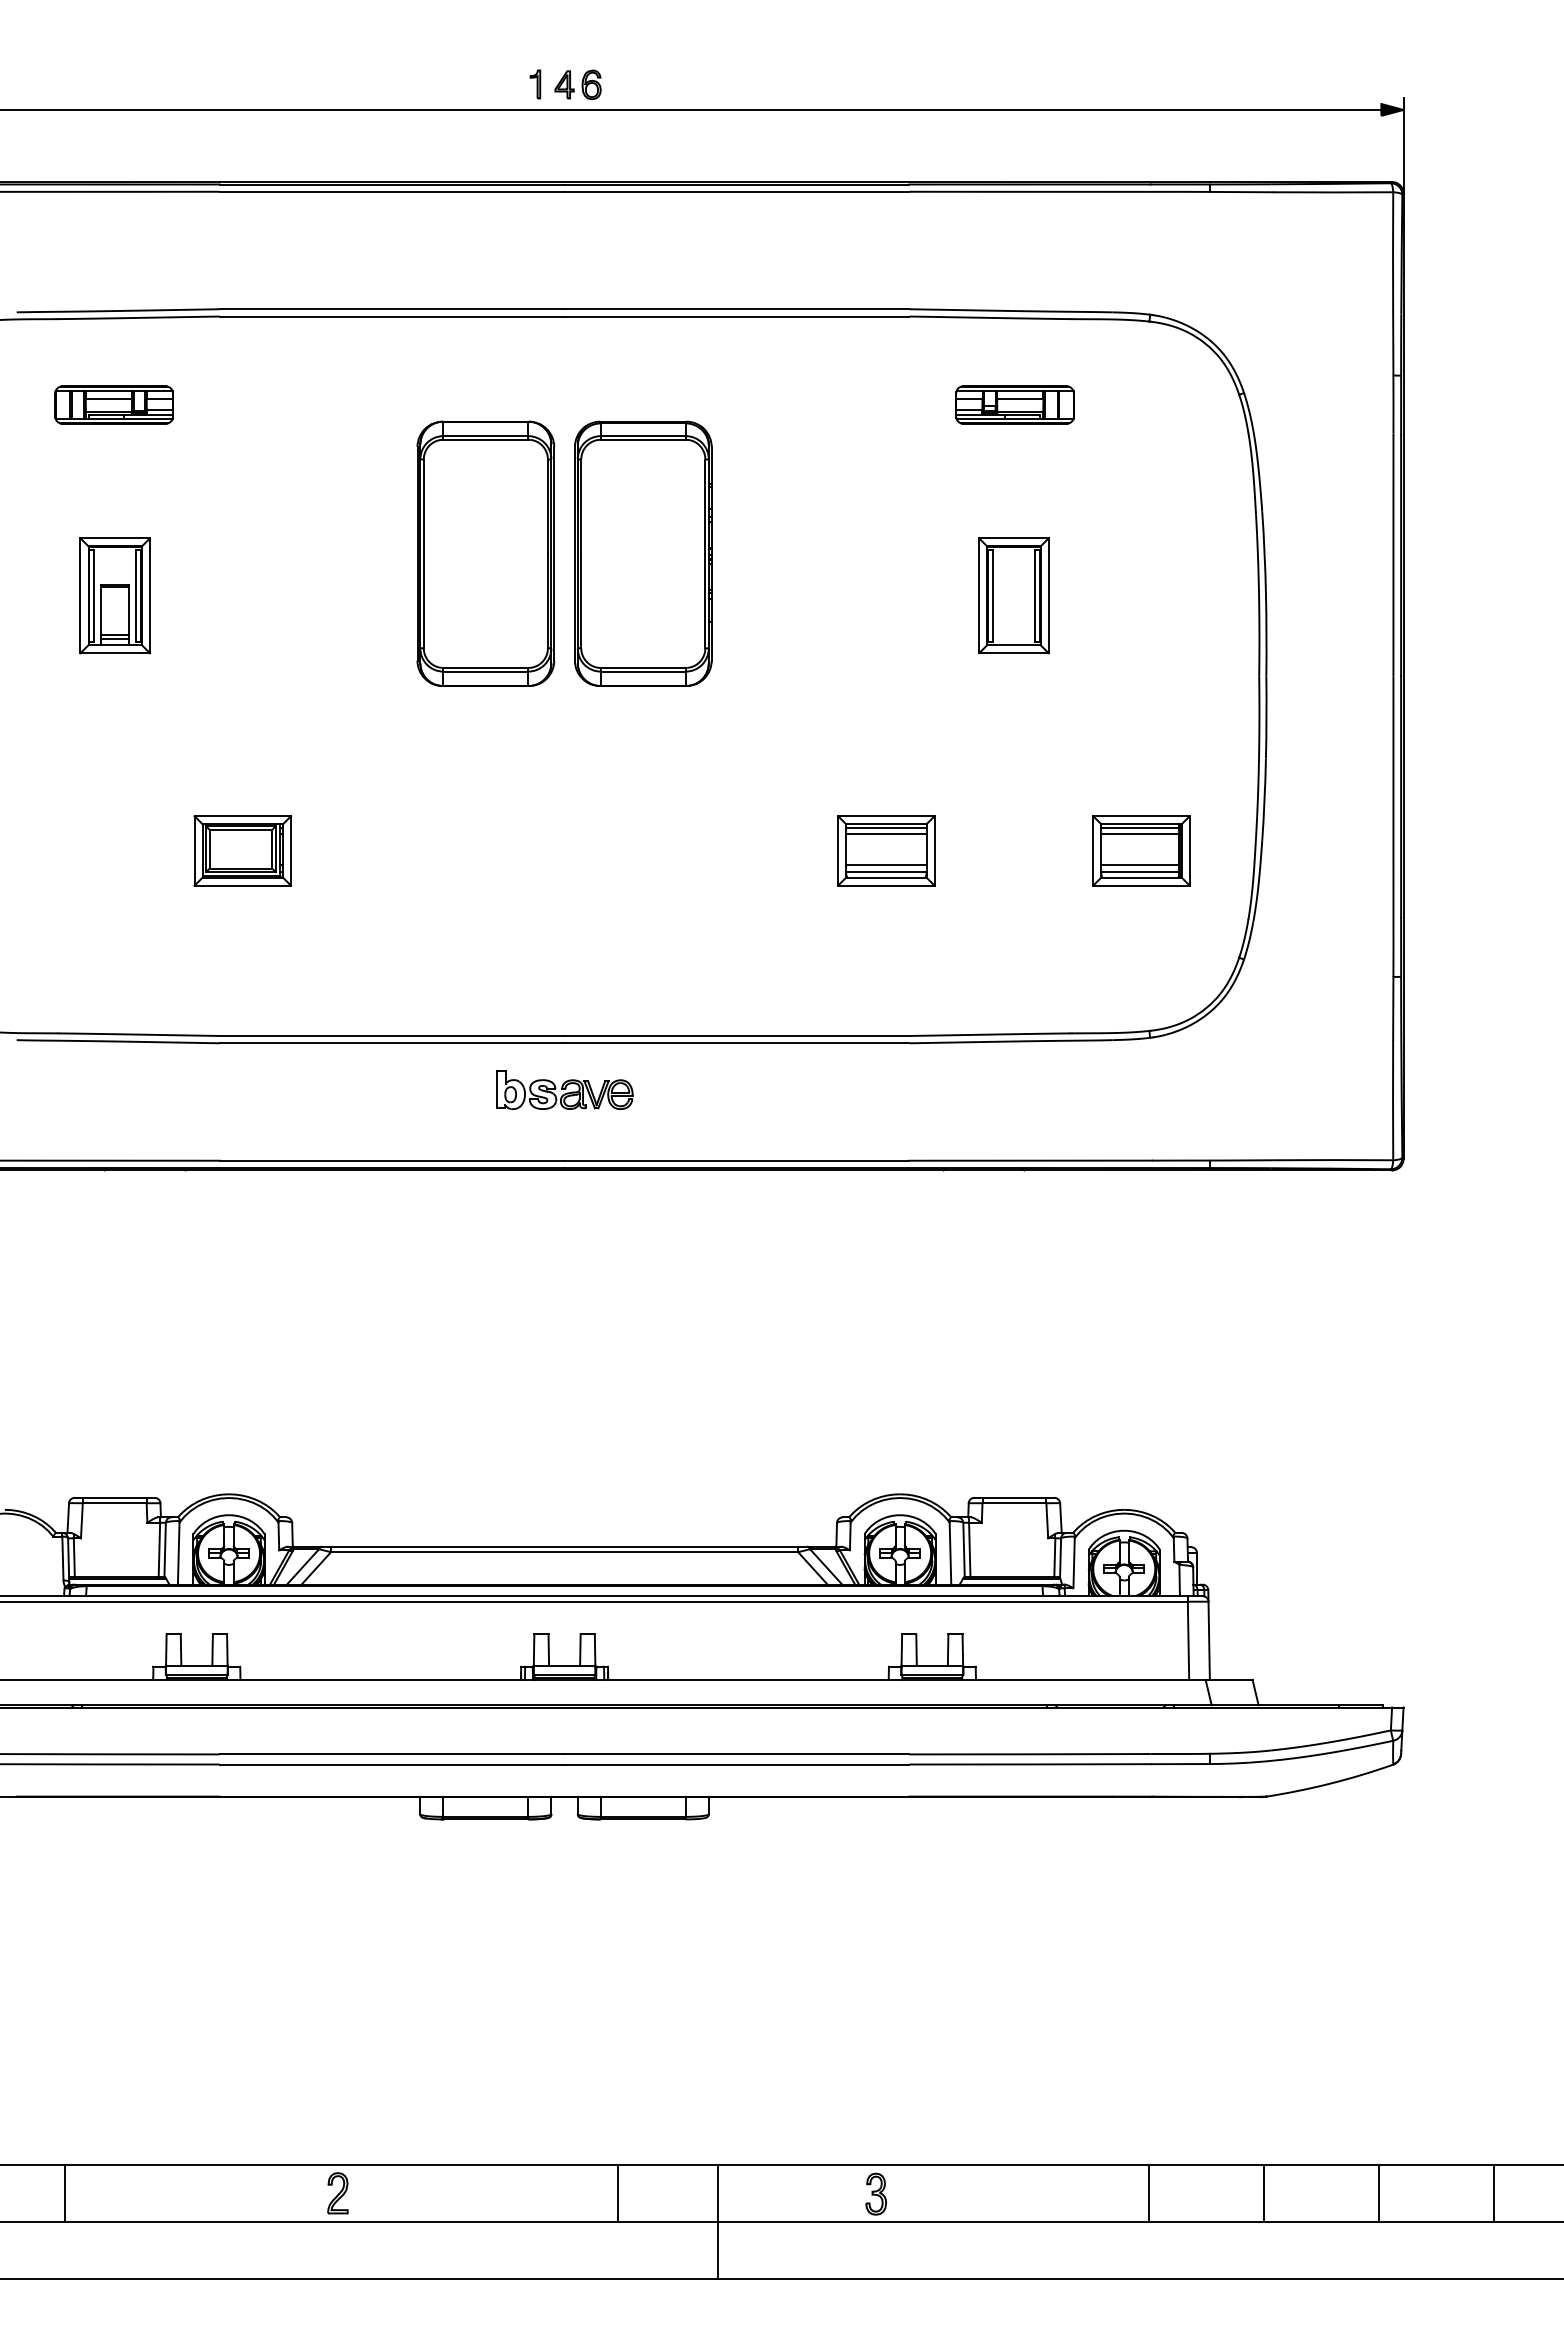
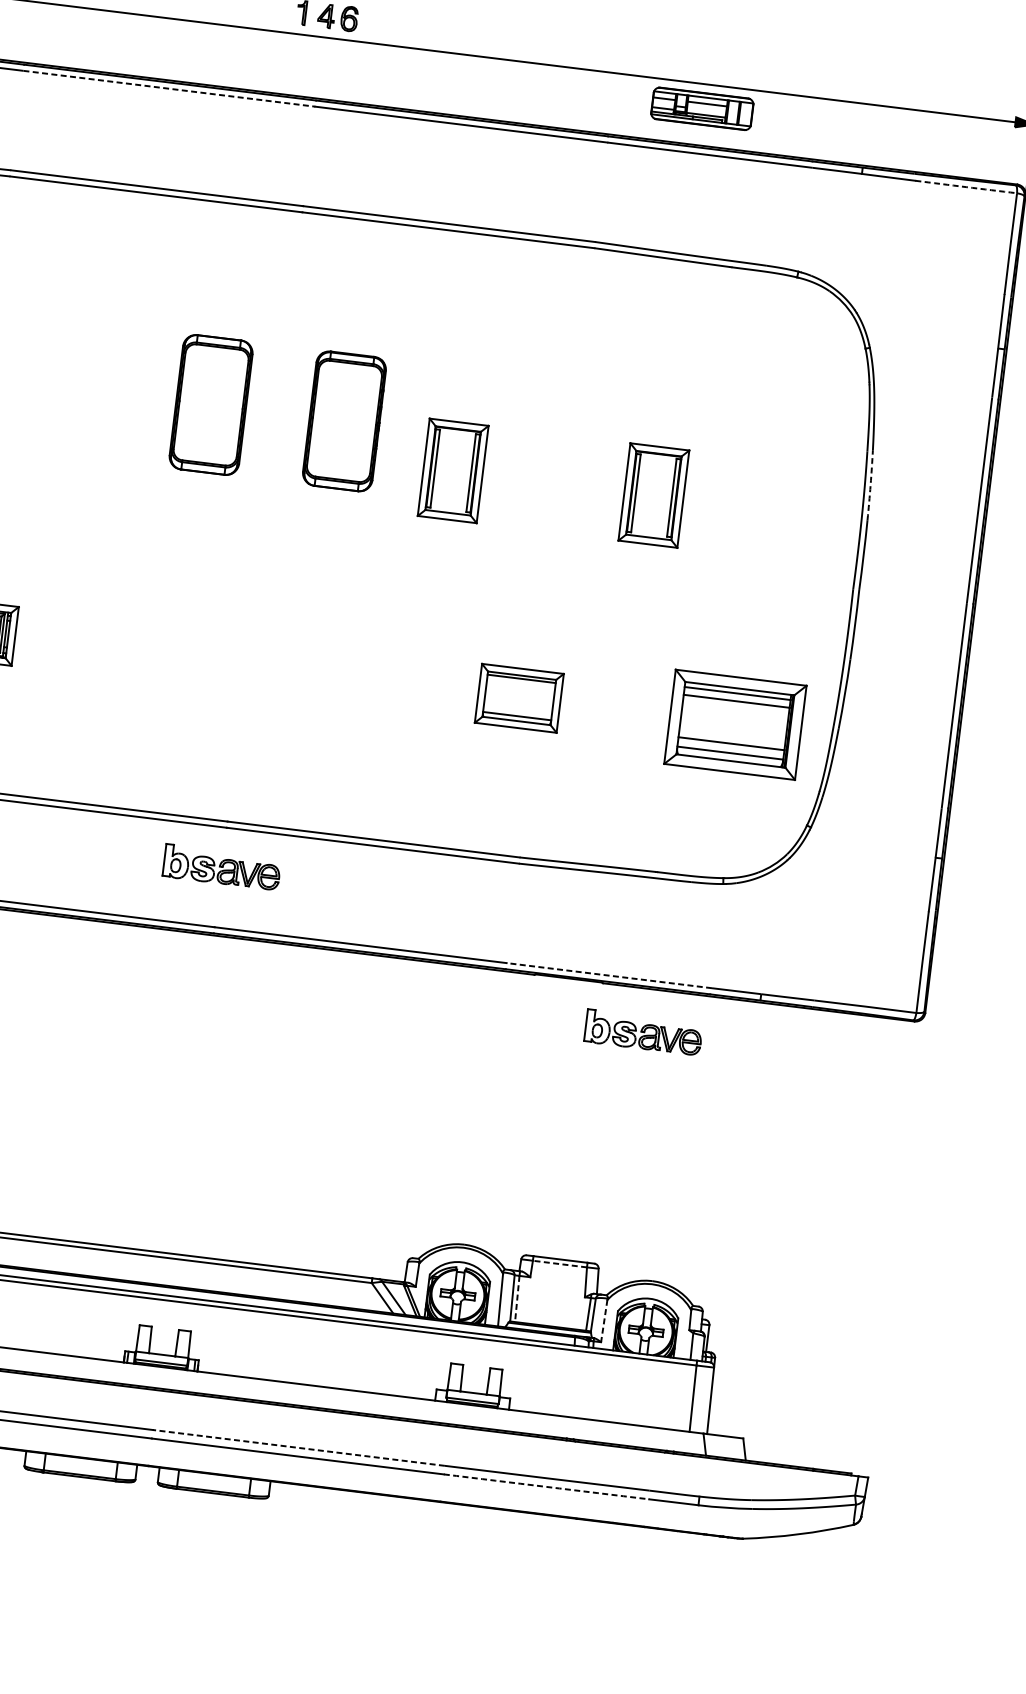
line: (392, 191) -> (169, 88), solid -> dashed
arc: (1333, 192) -> (966, 187), solid -> dashed
part: (1014, 404) -> (701, 108), moved
arc: (1264, 552) -> (870, 484), solid -> dashed
part: (485, 553) -> (210, 404), size x0.6
part: (643, 553) -> (344, 421), size x0.6
part: (776, 595) -> (452, 470), added
line: (886, 833) -> (521, 683), removed
part: (1141, 850) -> (735, 724), size x1.6
line: (886, 865) -> (517, 710), removed
line: (1030, 1160) -> (609, 975), solid -> dashed
part: (1078, 1221) -> (643, 1032), added
line: (1014, 1503) -> (559, 1264), solid -> dashed
line: (969, 1550) -> (517, 1299), solid -> dashed
line: (1074, 1563) -> (604, 1321), solid -> dashed
line: (736, 1754) -> (298, 1447), solid -> dashed
arc: (1030, 1764) -> (546, 1486), solid -> dashed

